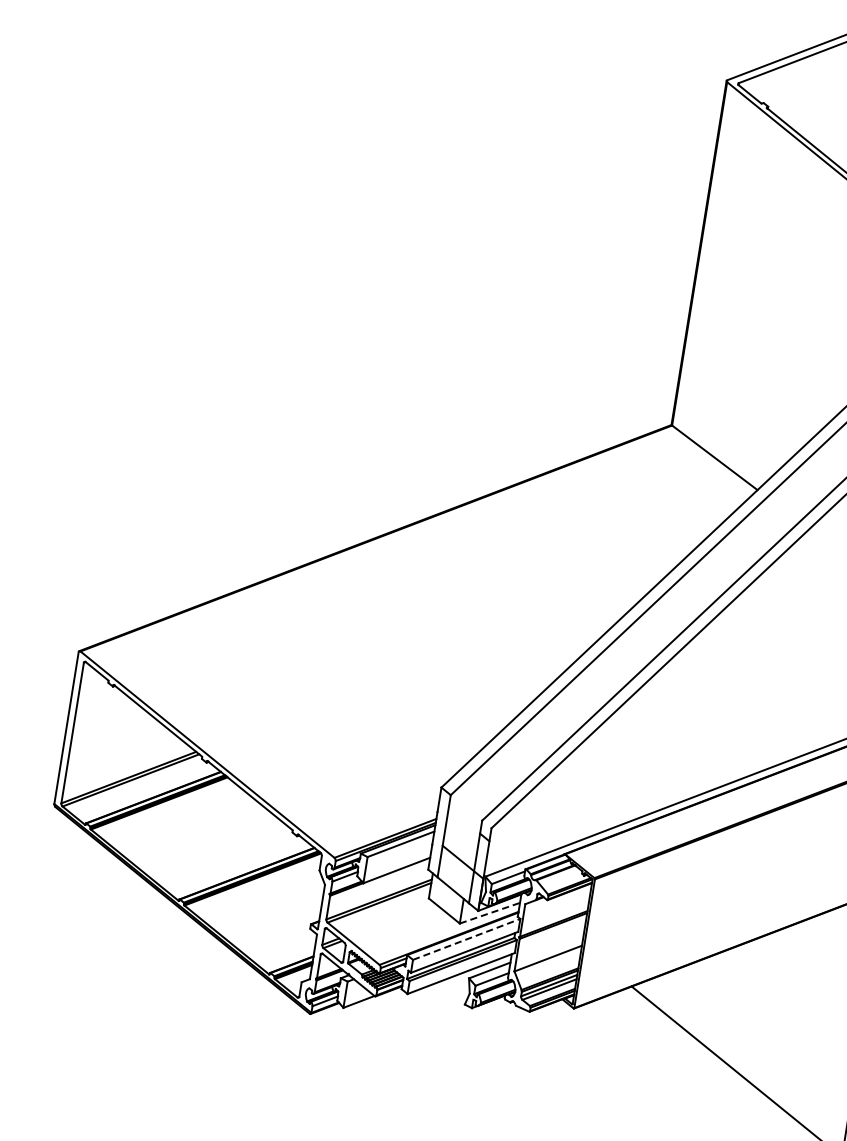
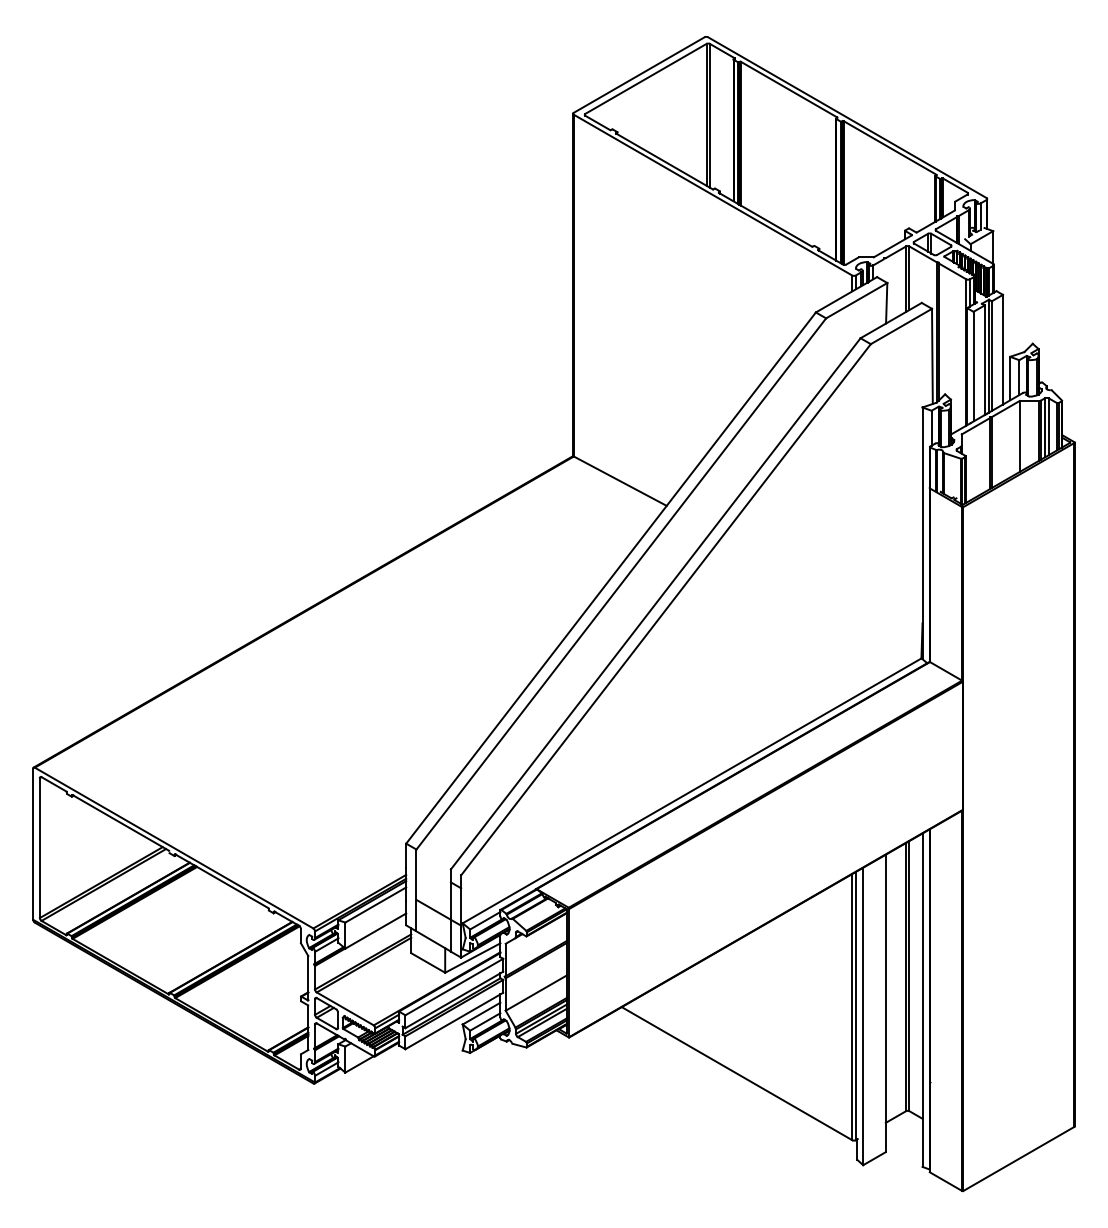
line: (490, 912) -> (473, 957), dashed -> solid
line: (466, 938) -> (454, 986), dashed -> solid

